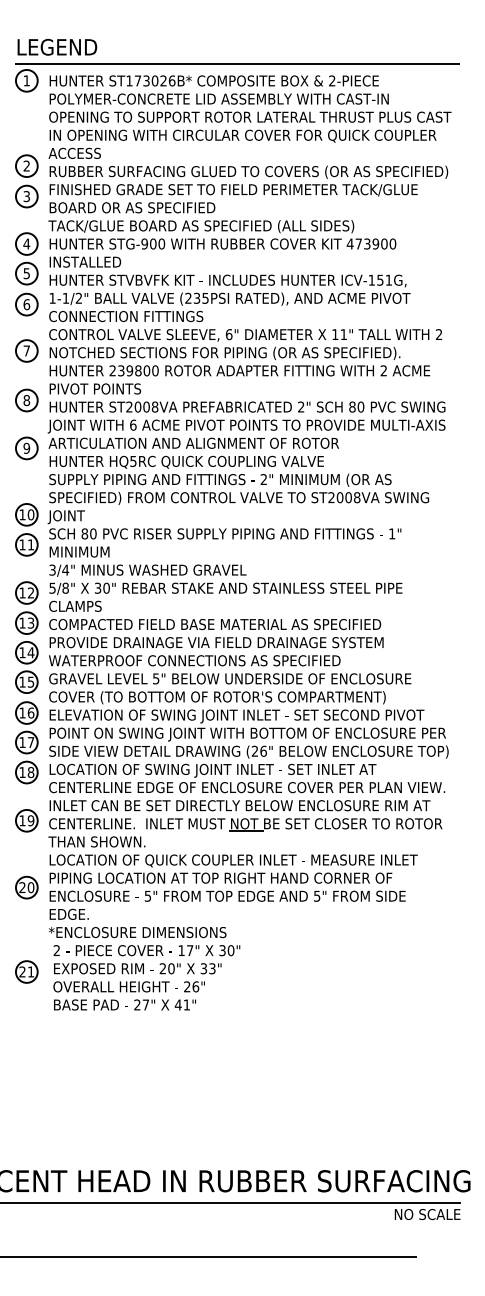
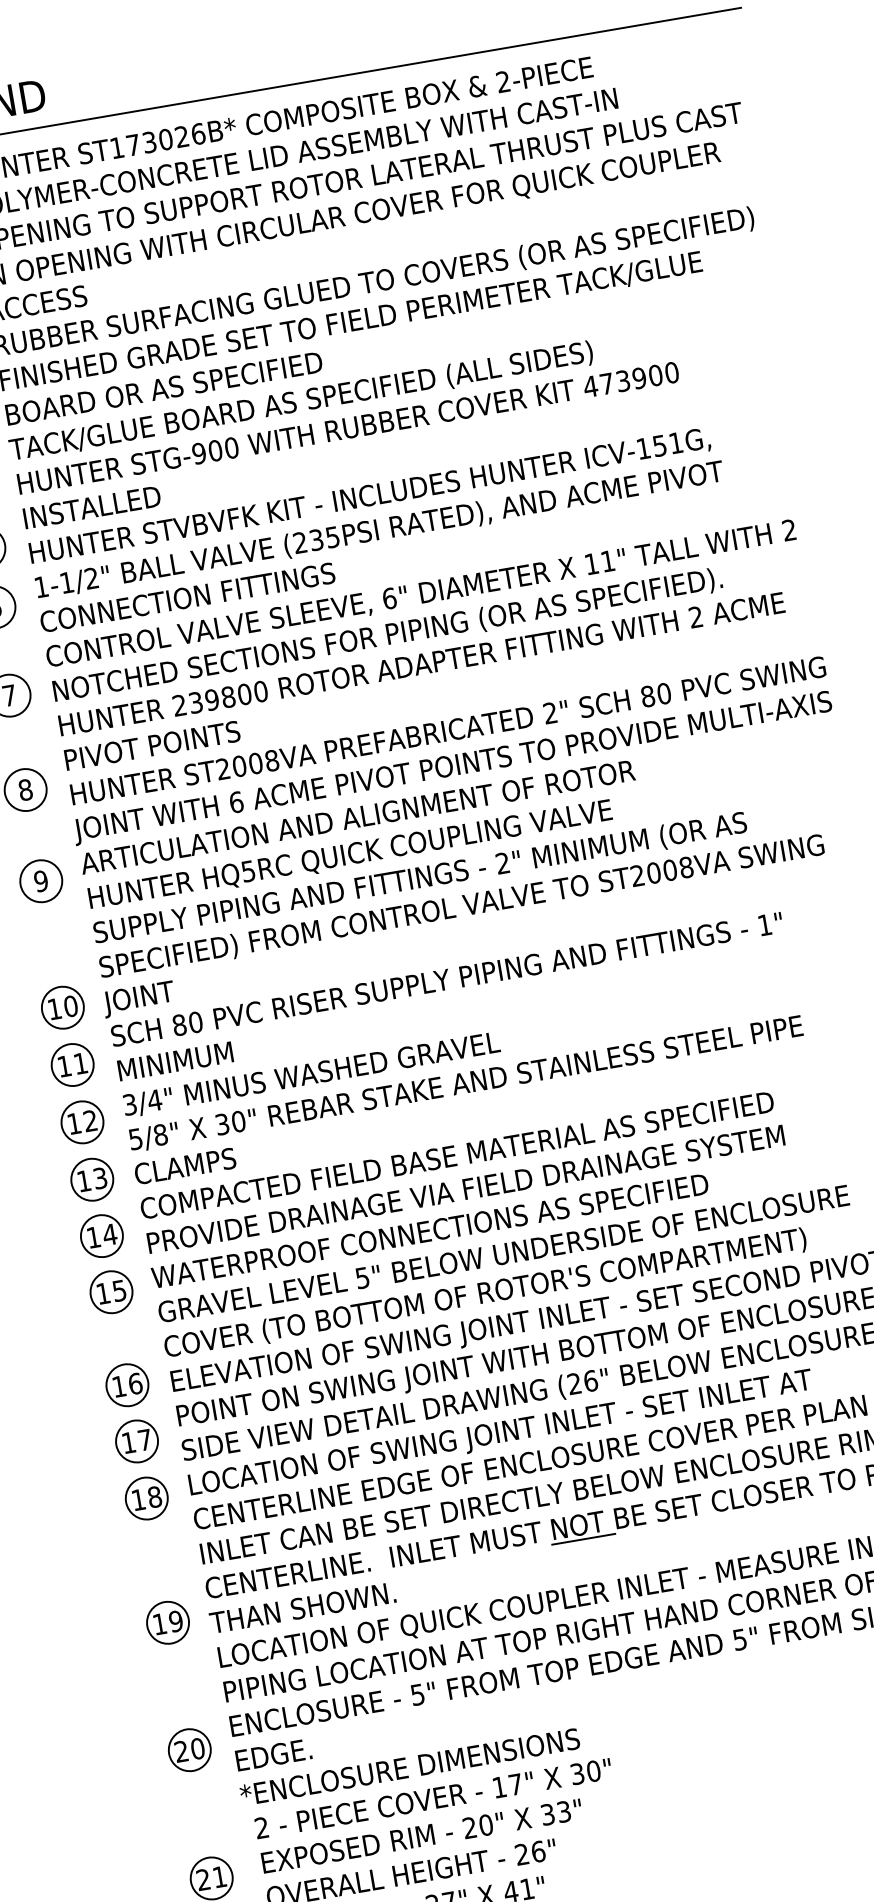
part: (26, 637) -> (96, 1207), moved
part: (26, 820) -> (167, 1622), moved
part: (26, 887) -> (189, 1749), moved

